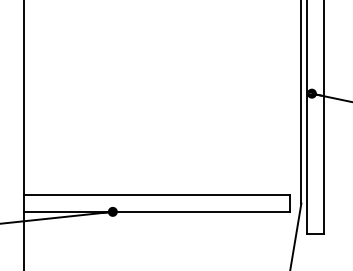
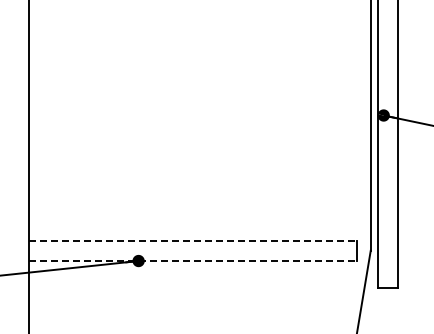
line: (157, 195) -> (193, 240), solid -> dashed
line: (157, 212) -> (193, 261), solid -> dashed

